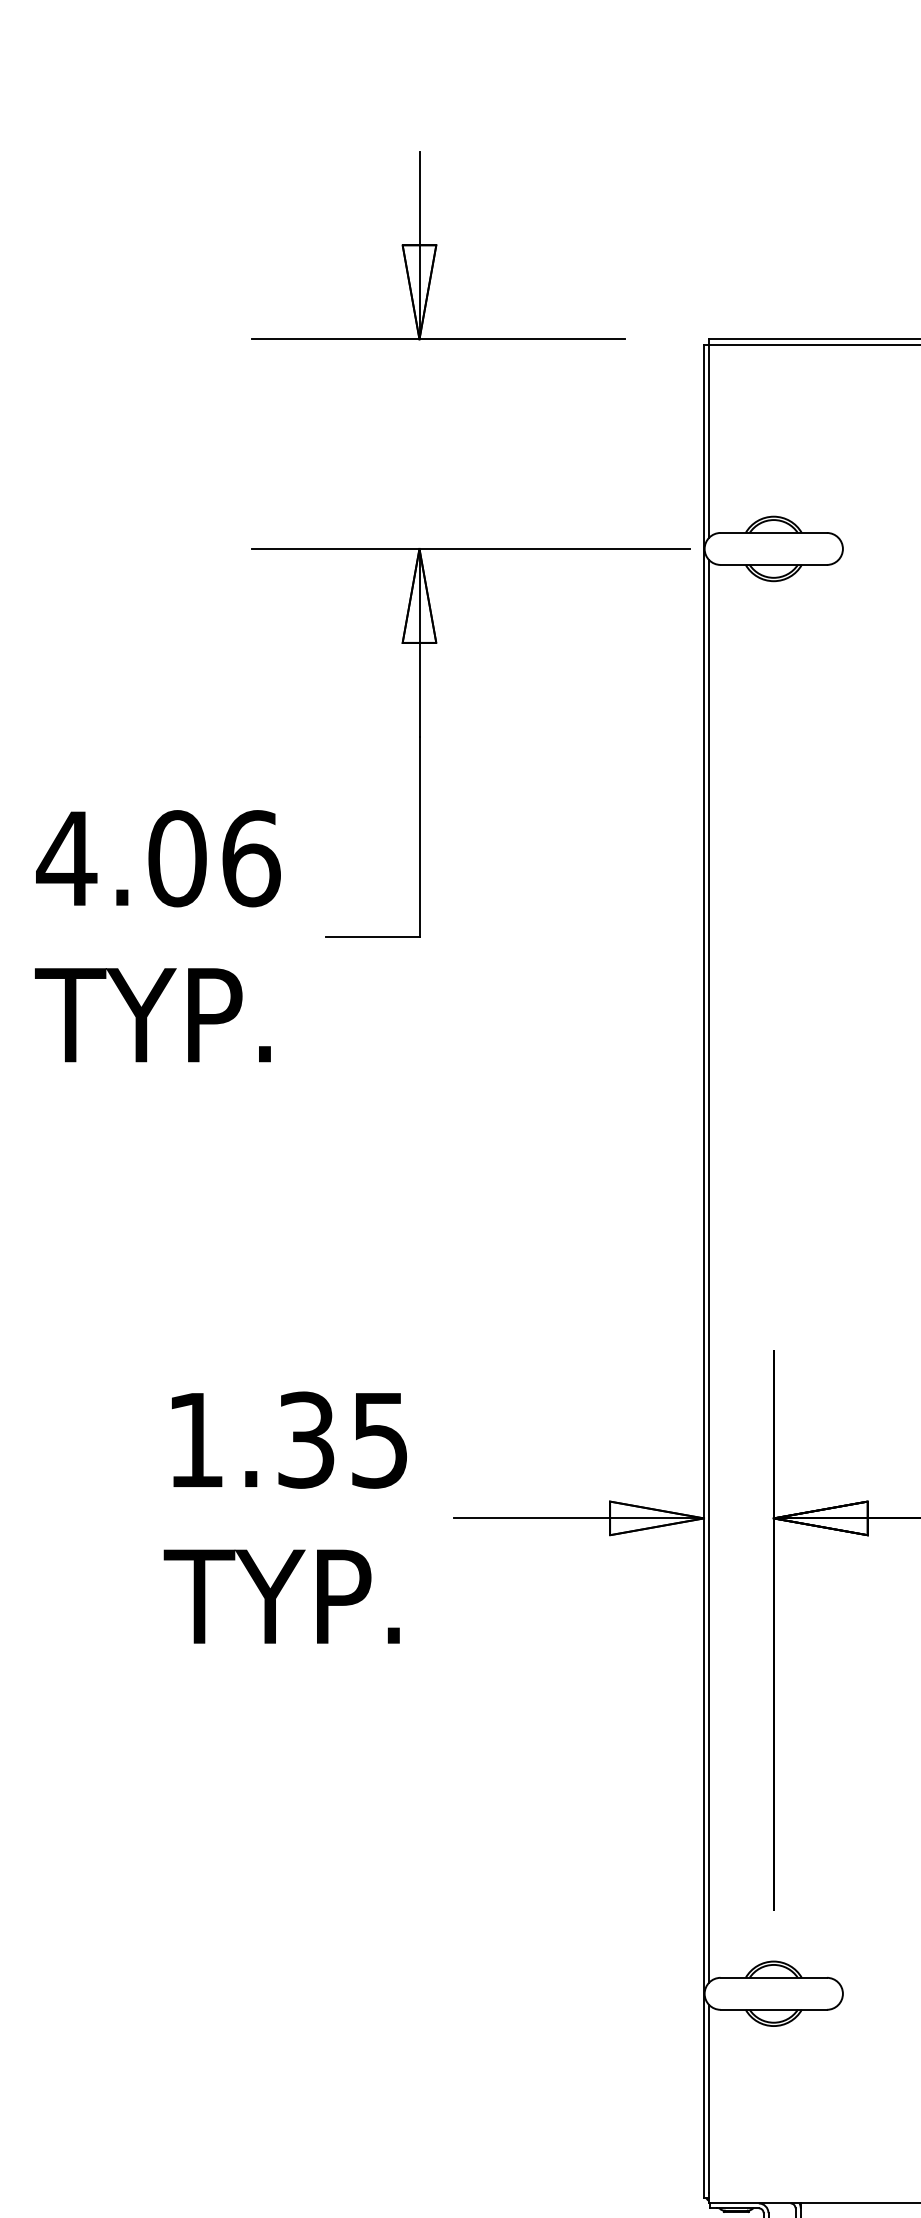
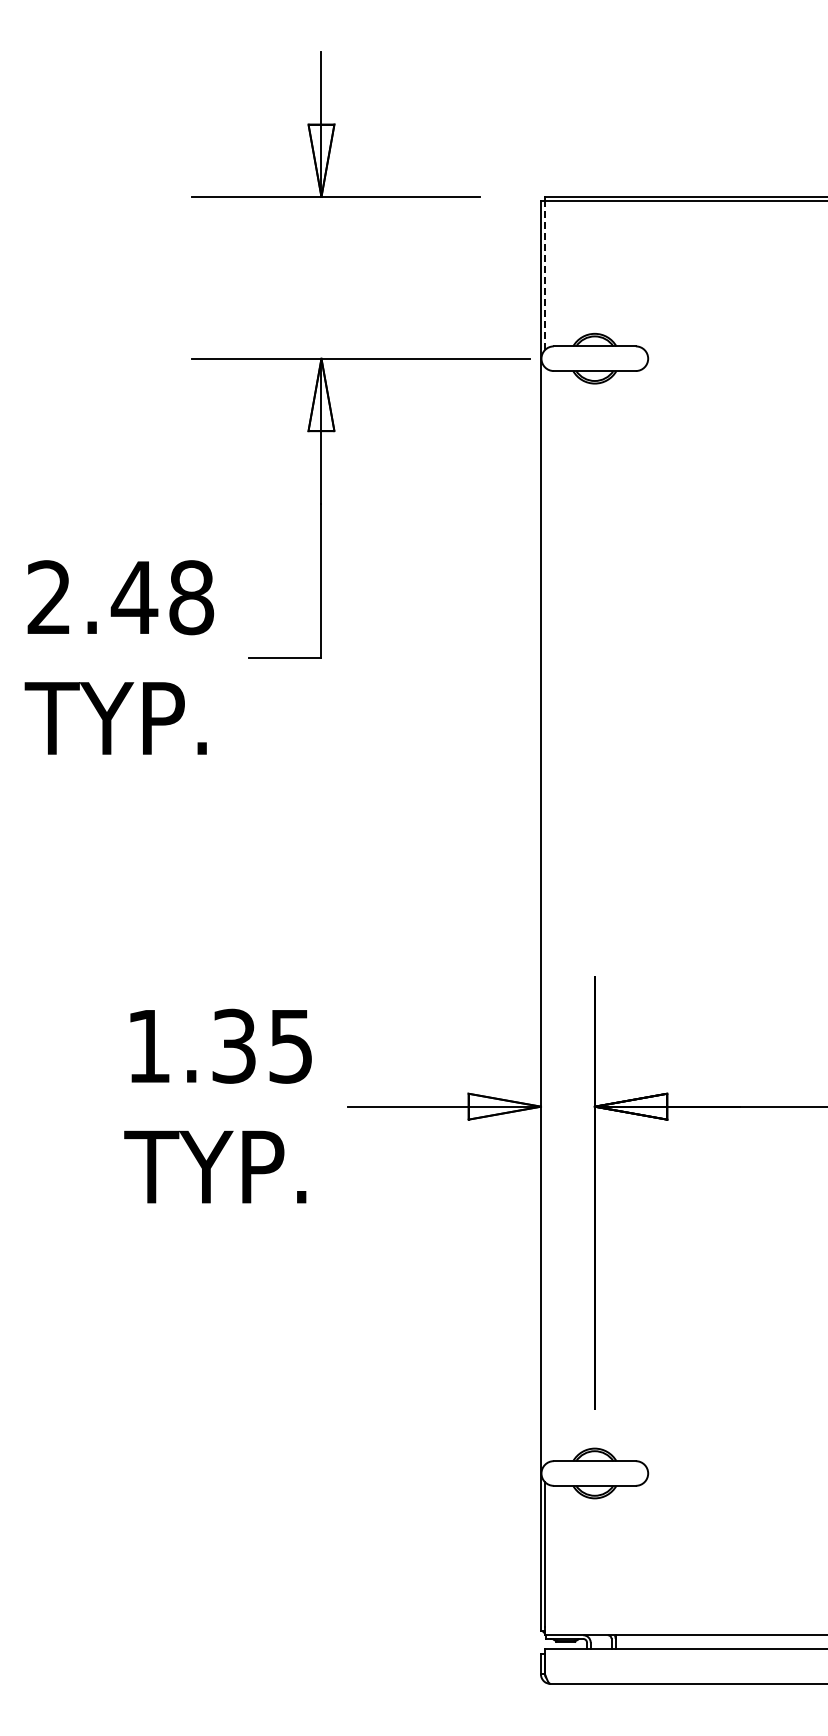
line: (709, 441) -> (545, 275), solid -> dashed
text: (157, 858) -> (119, 597), 4.06 -> 2.48
line: (709, 1270) -> (545, 915), removed

